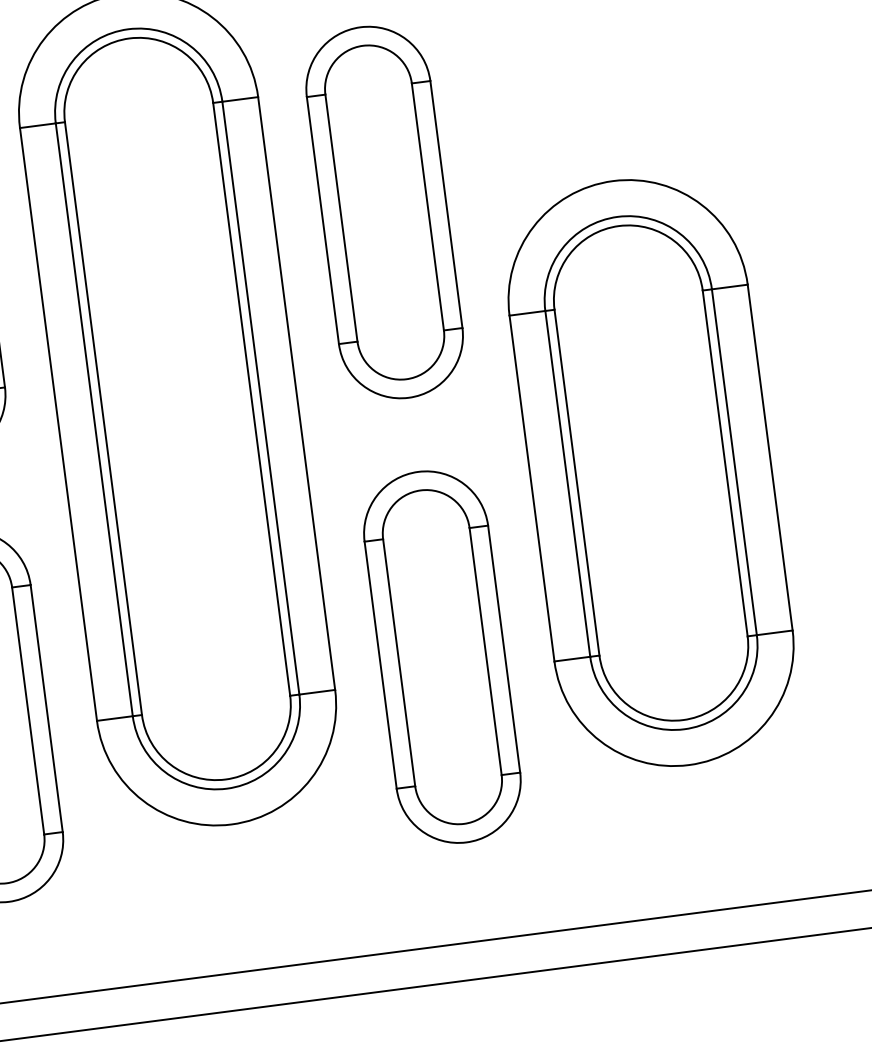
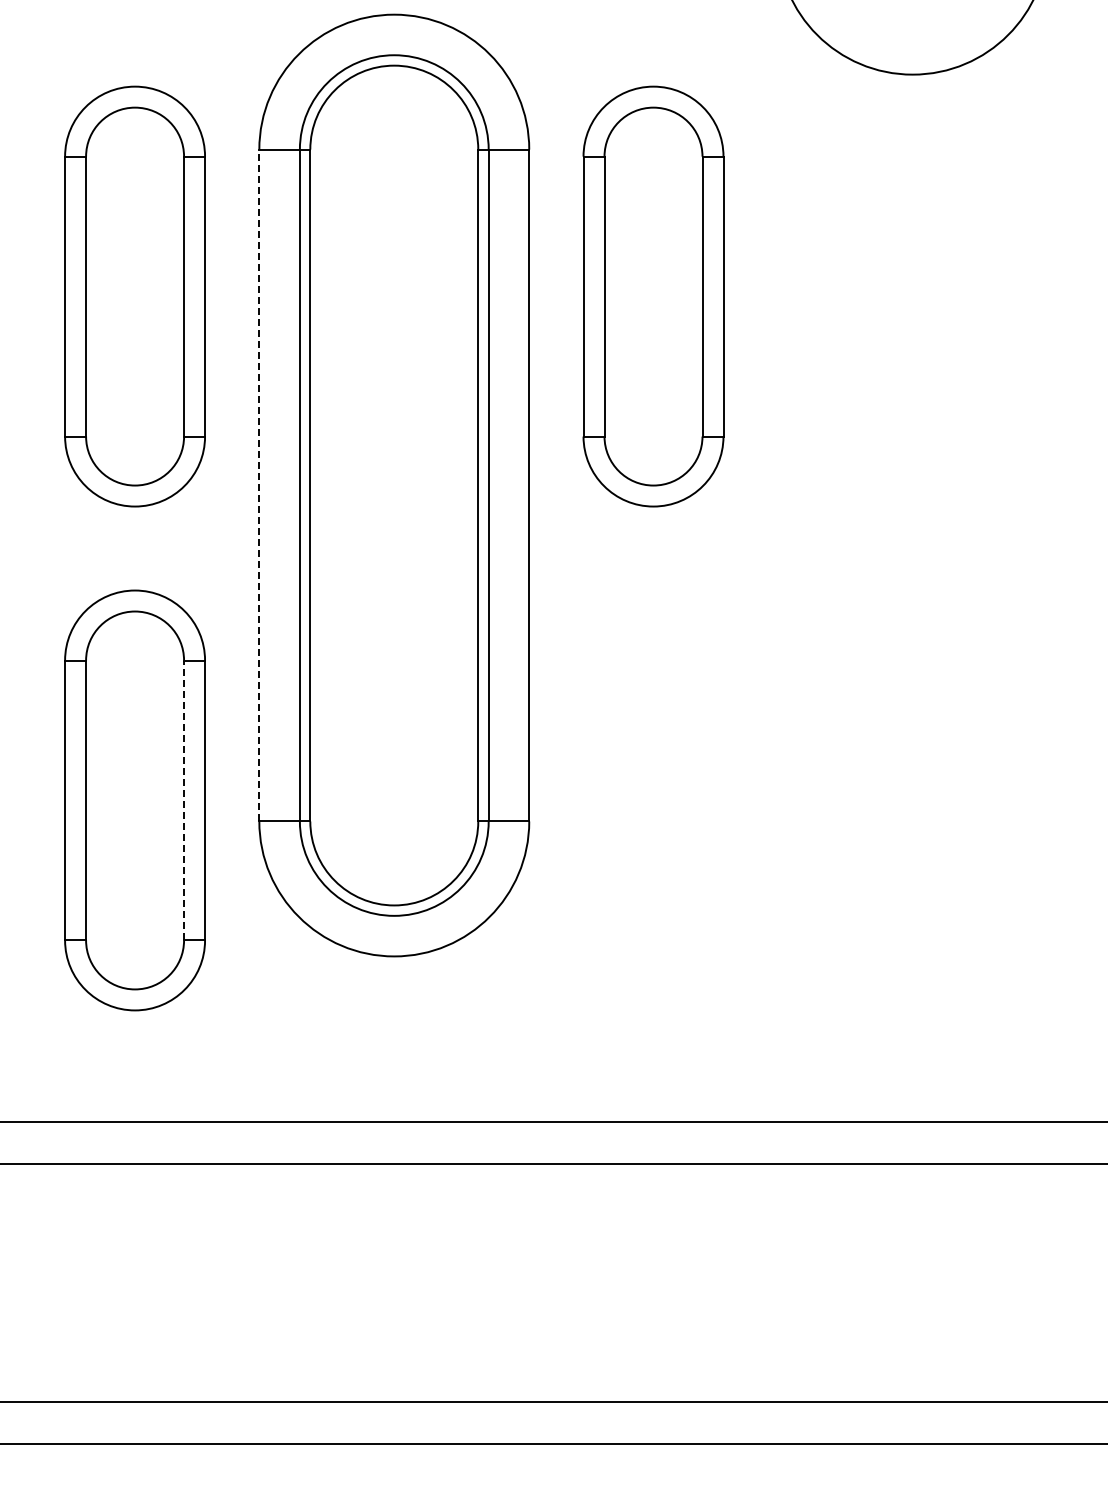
line: (58, 424) -> (259, 485), solid -> dashed
part: (650, 473) -> (912, 625), removed
part: (442, 657) -> (653, 800), removed
line: (28, 710) -> (184, 800), solid -> dashed

